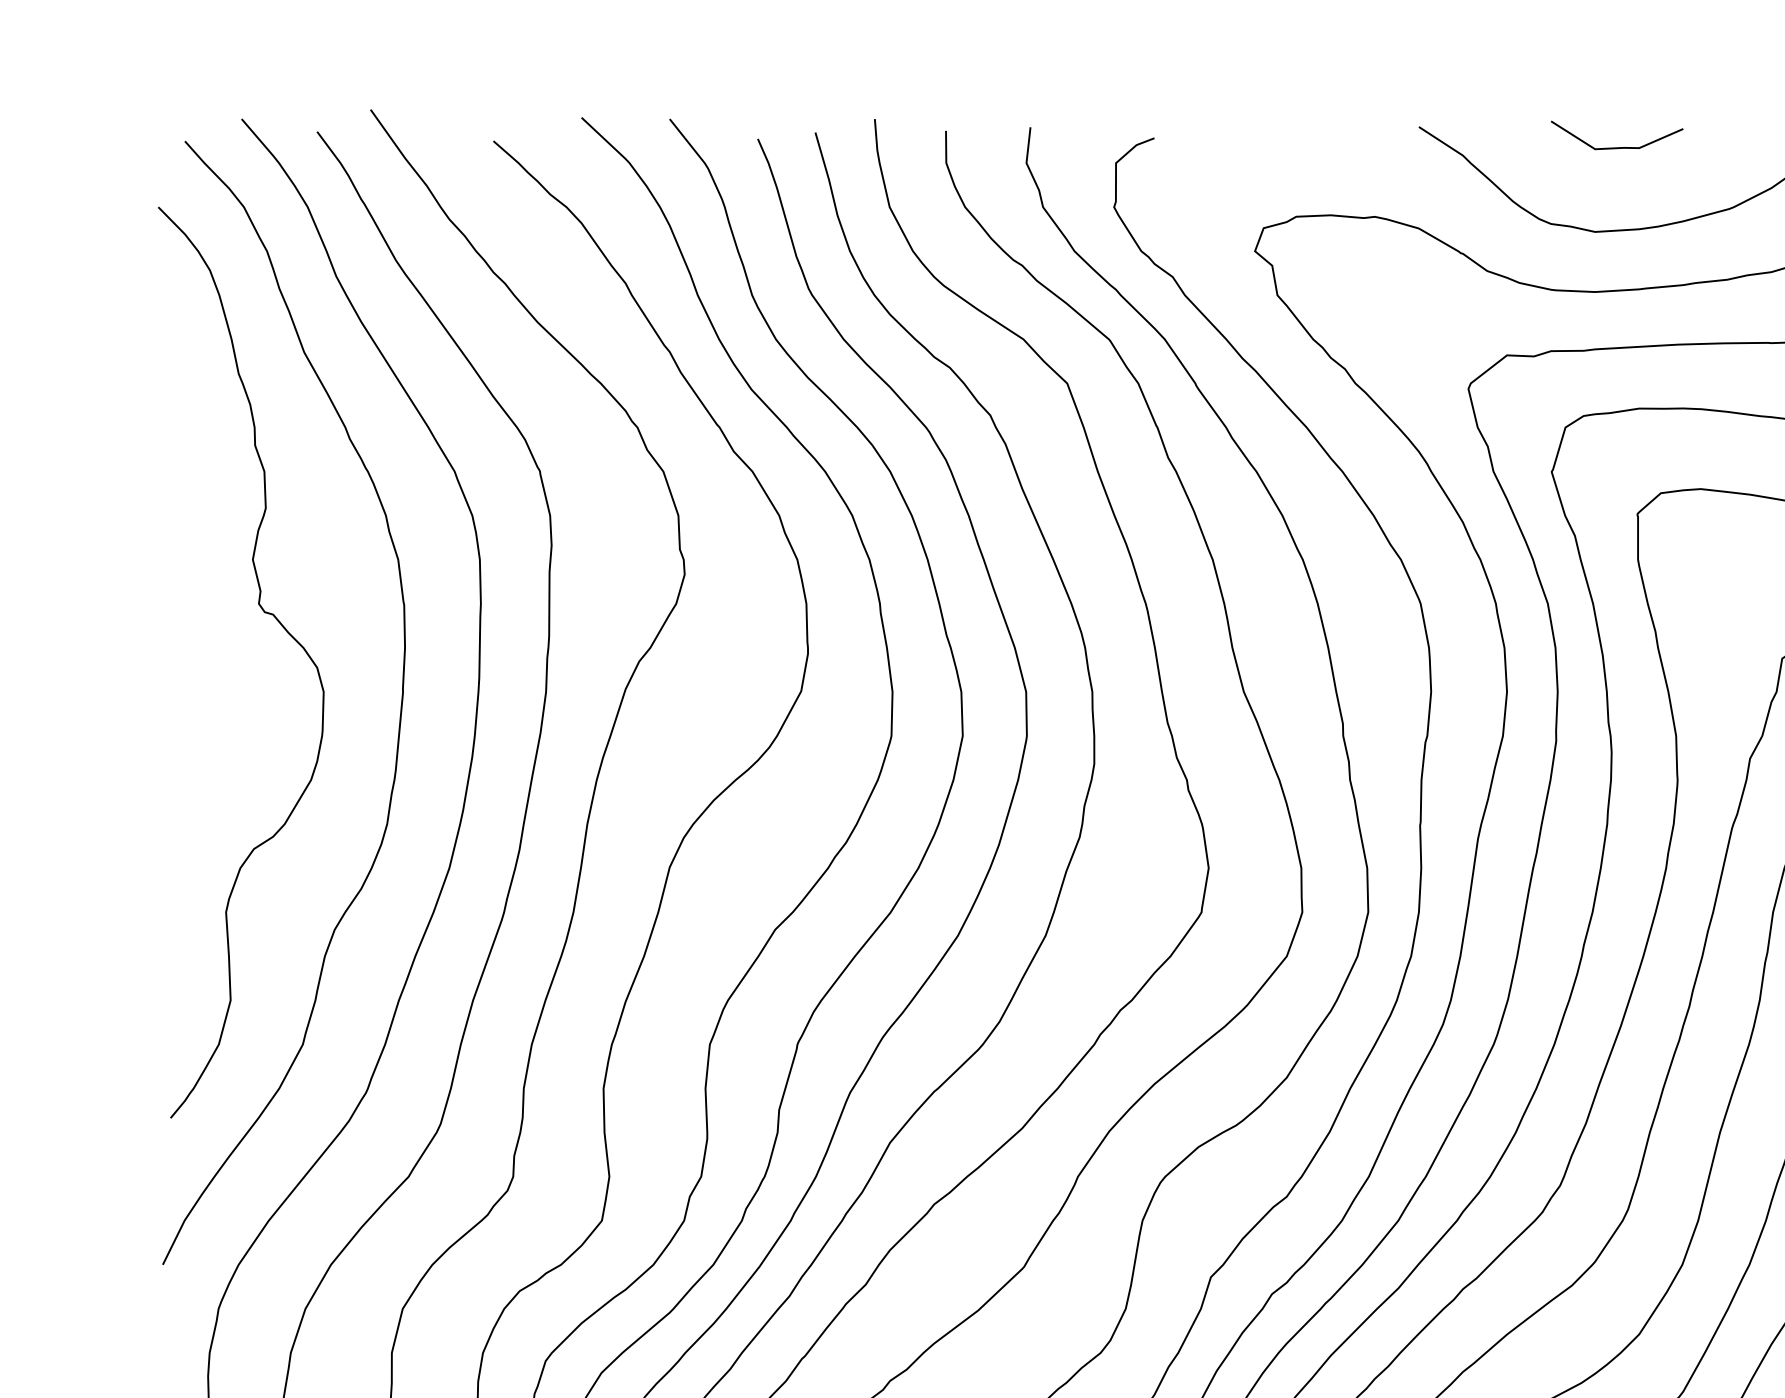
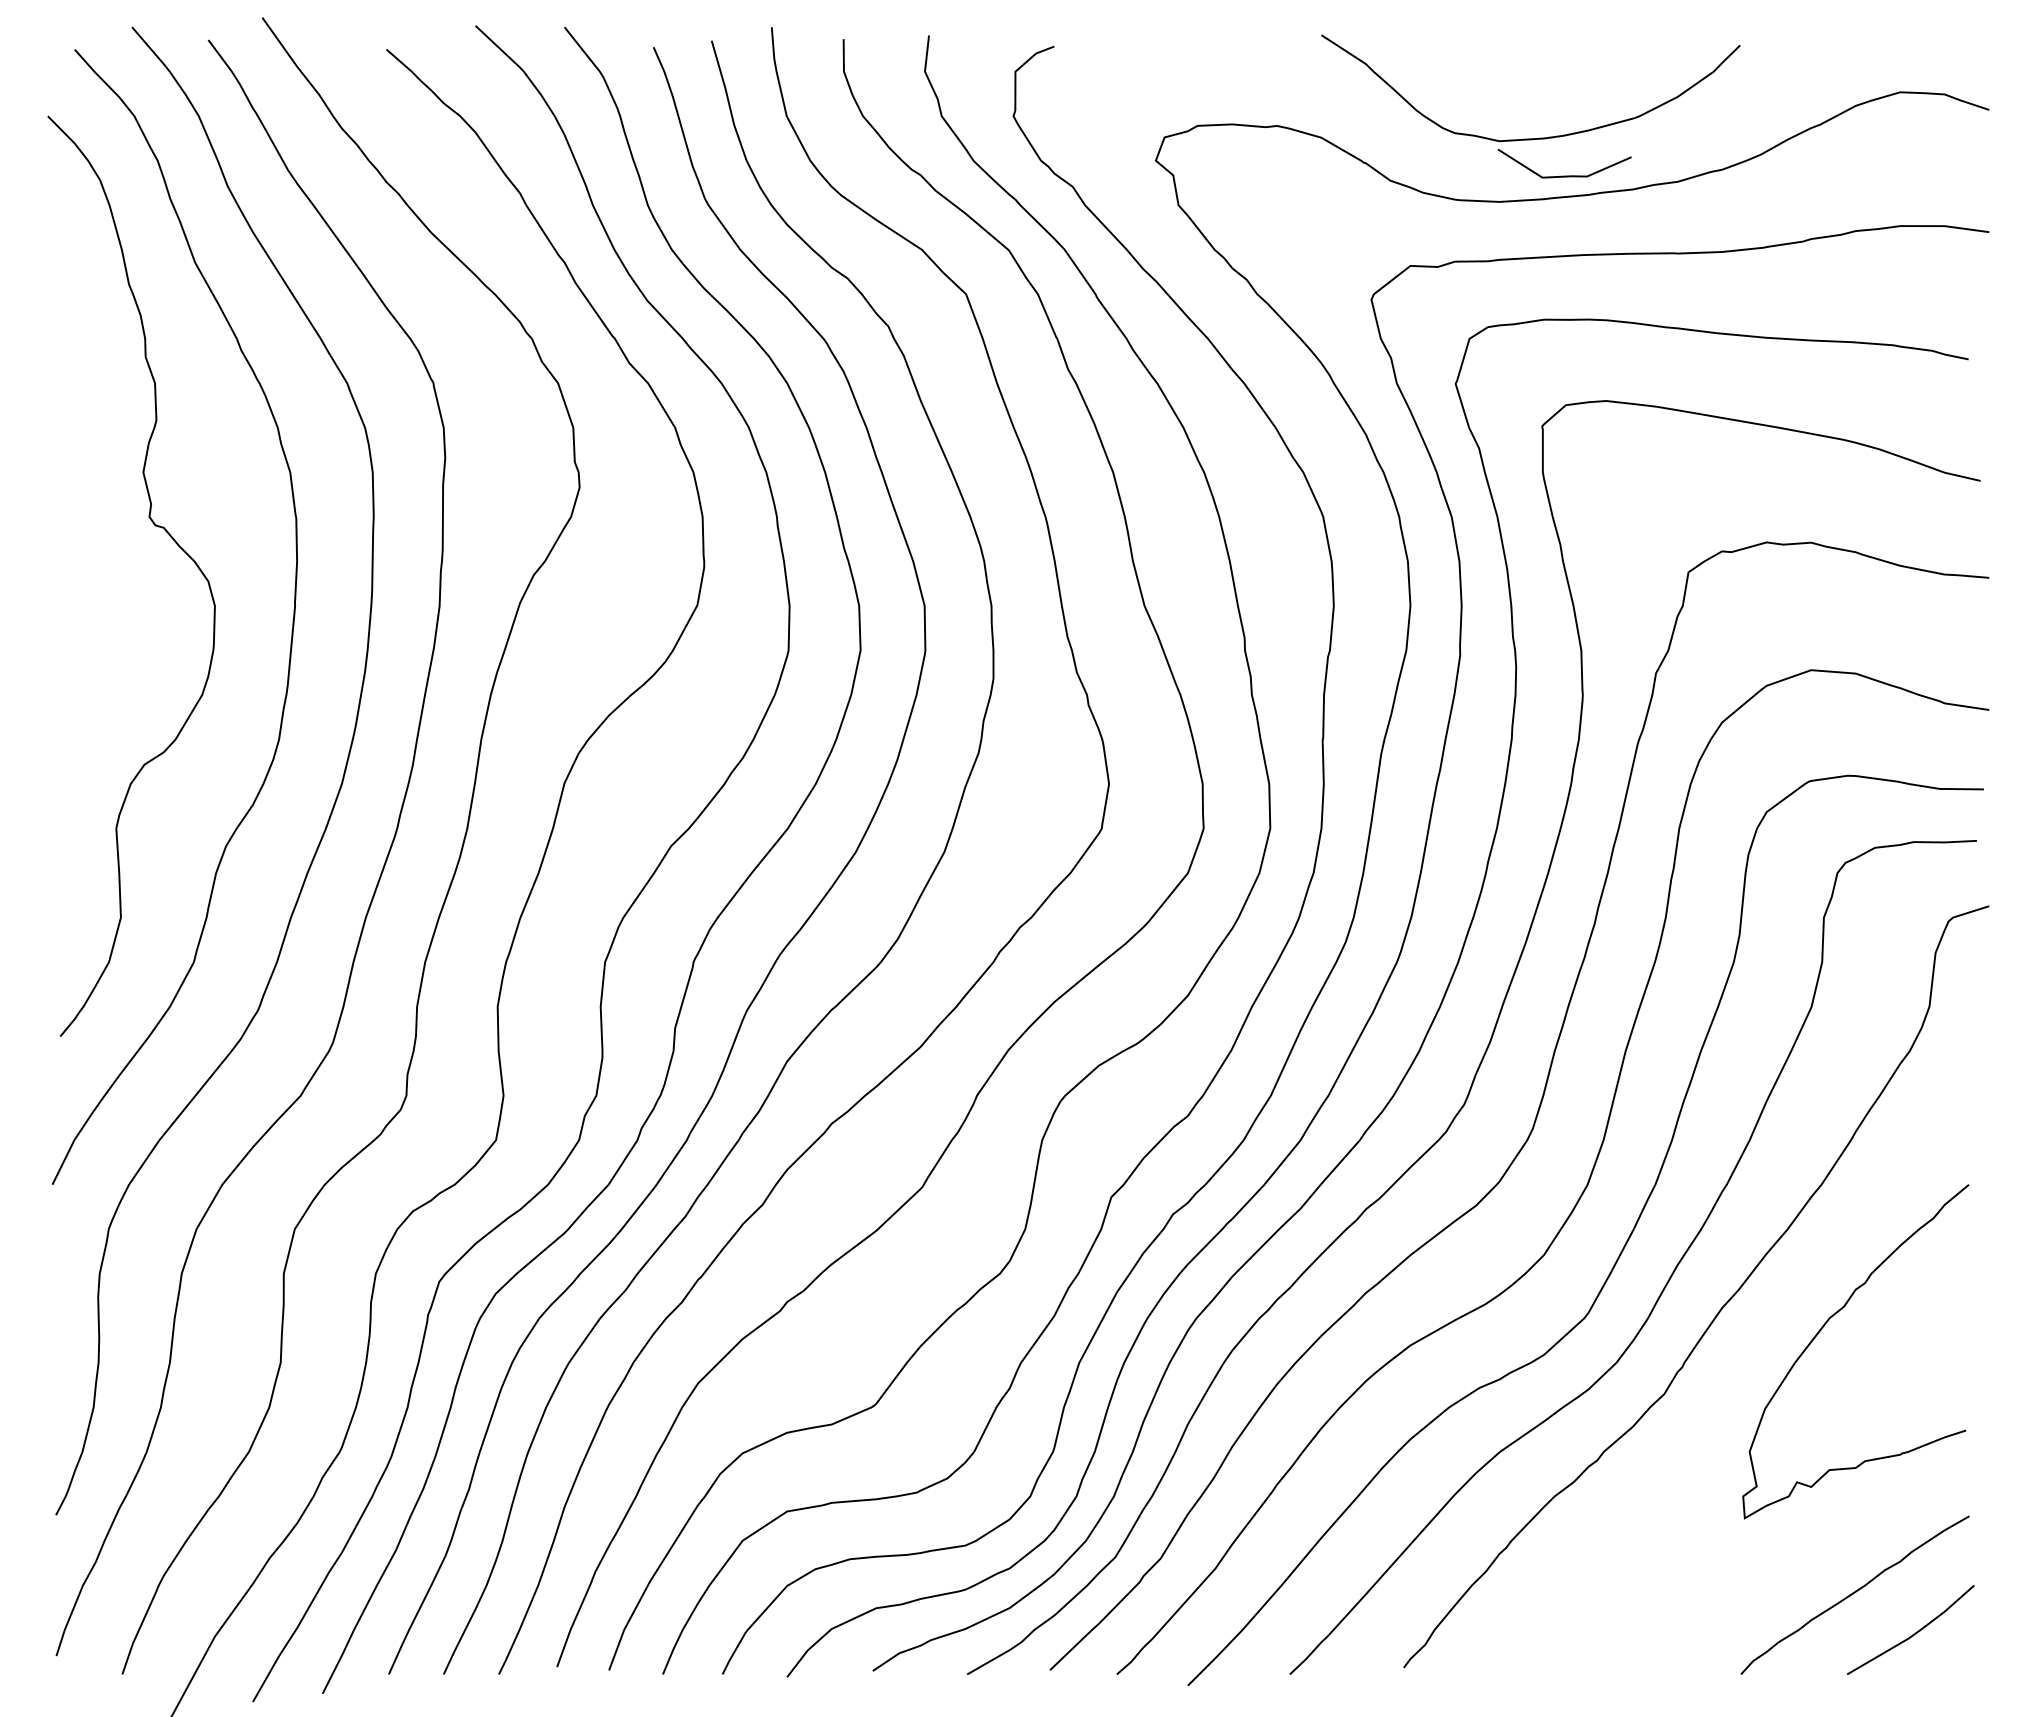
line: (1616, 147) -> (1564, 175), moved

